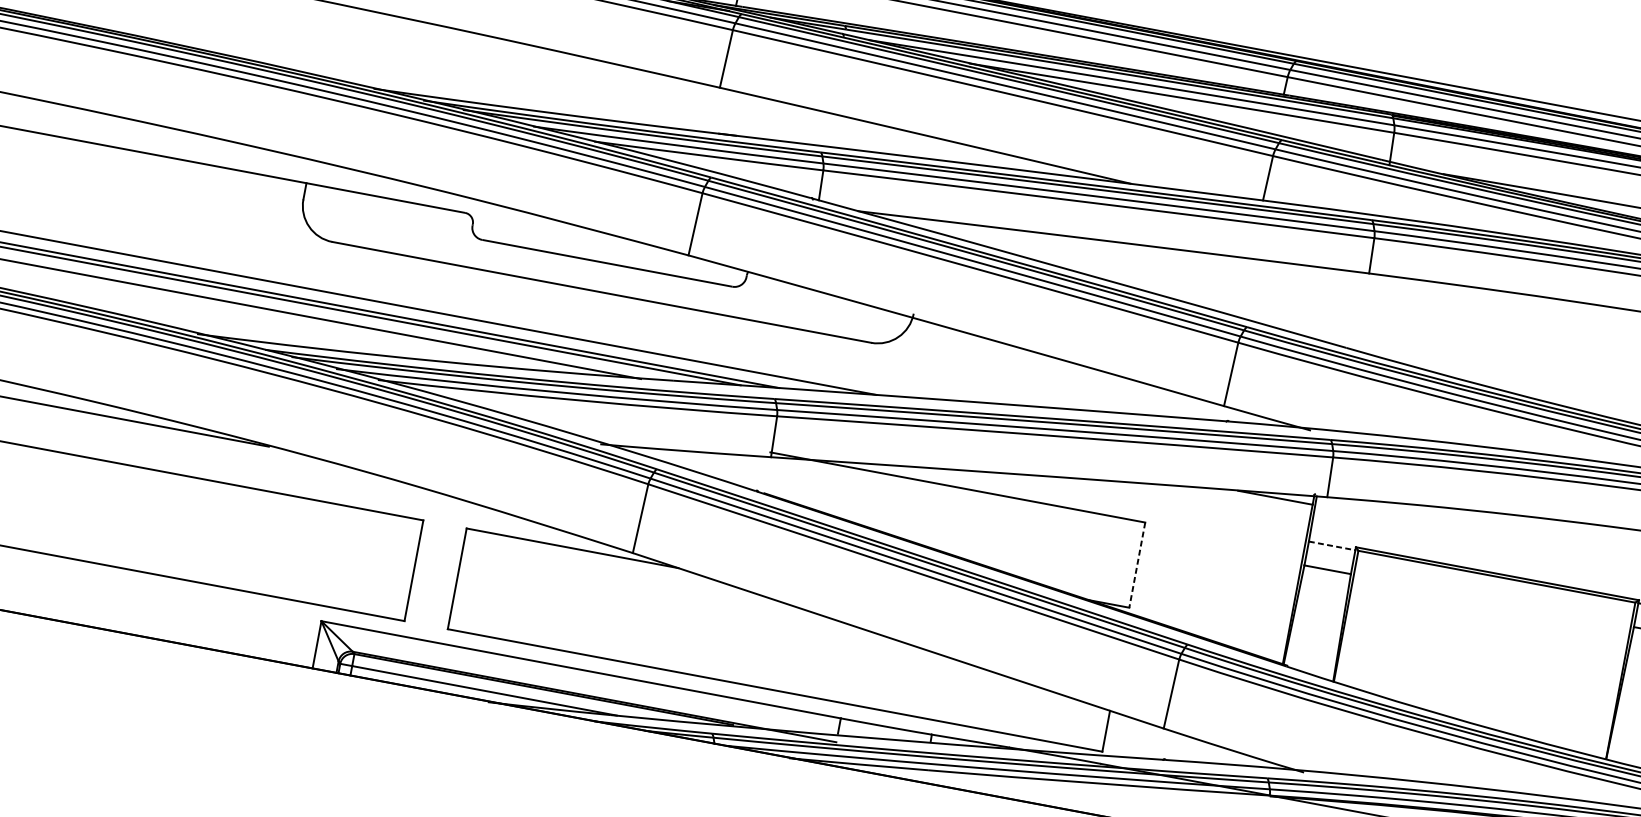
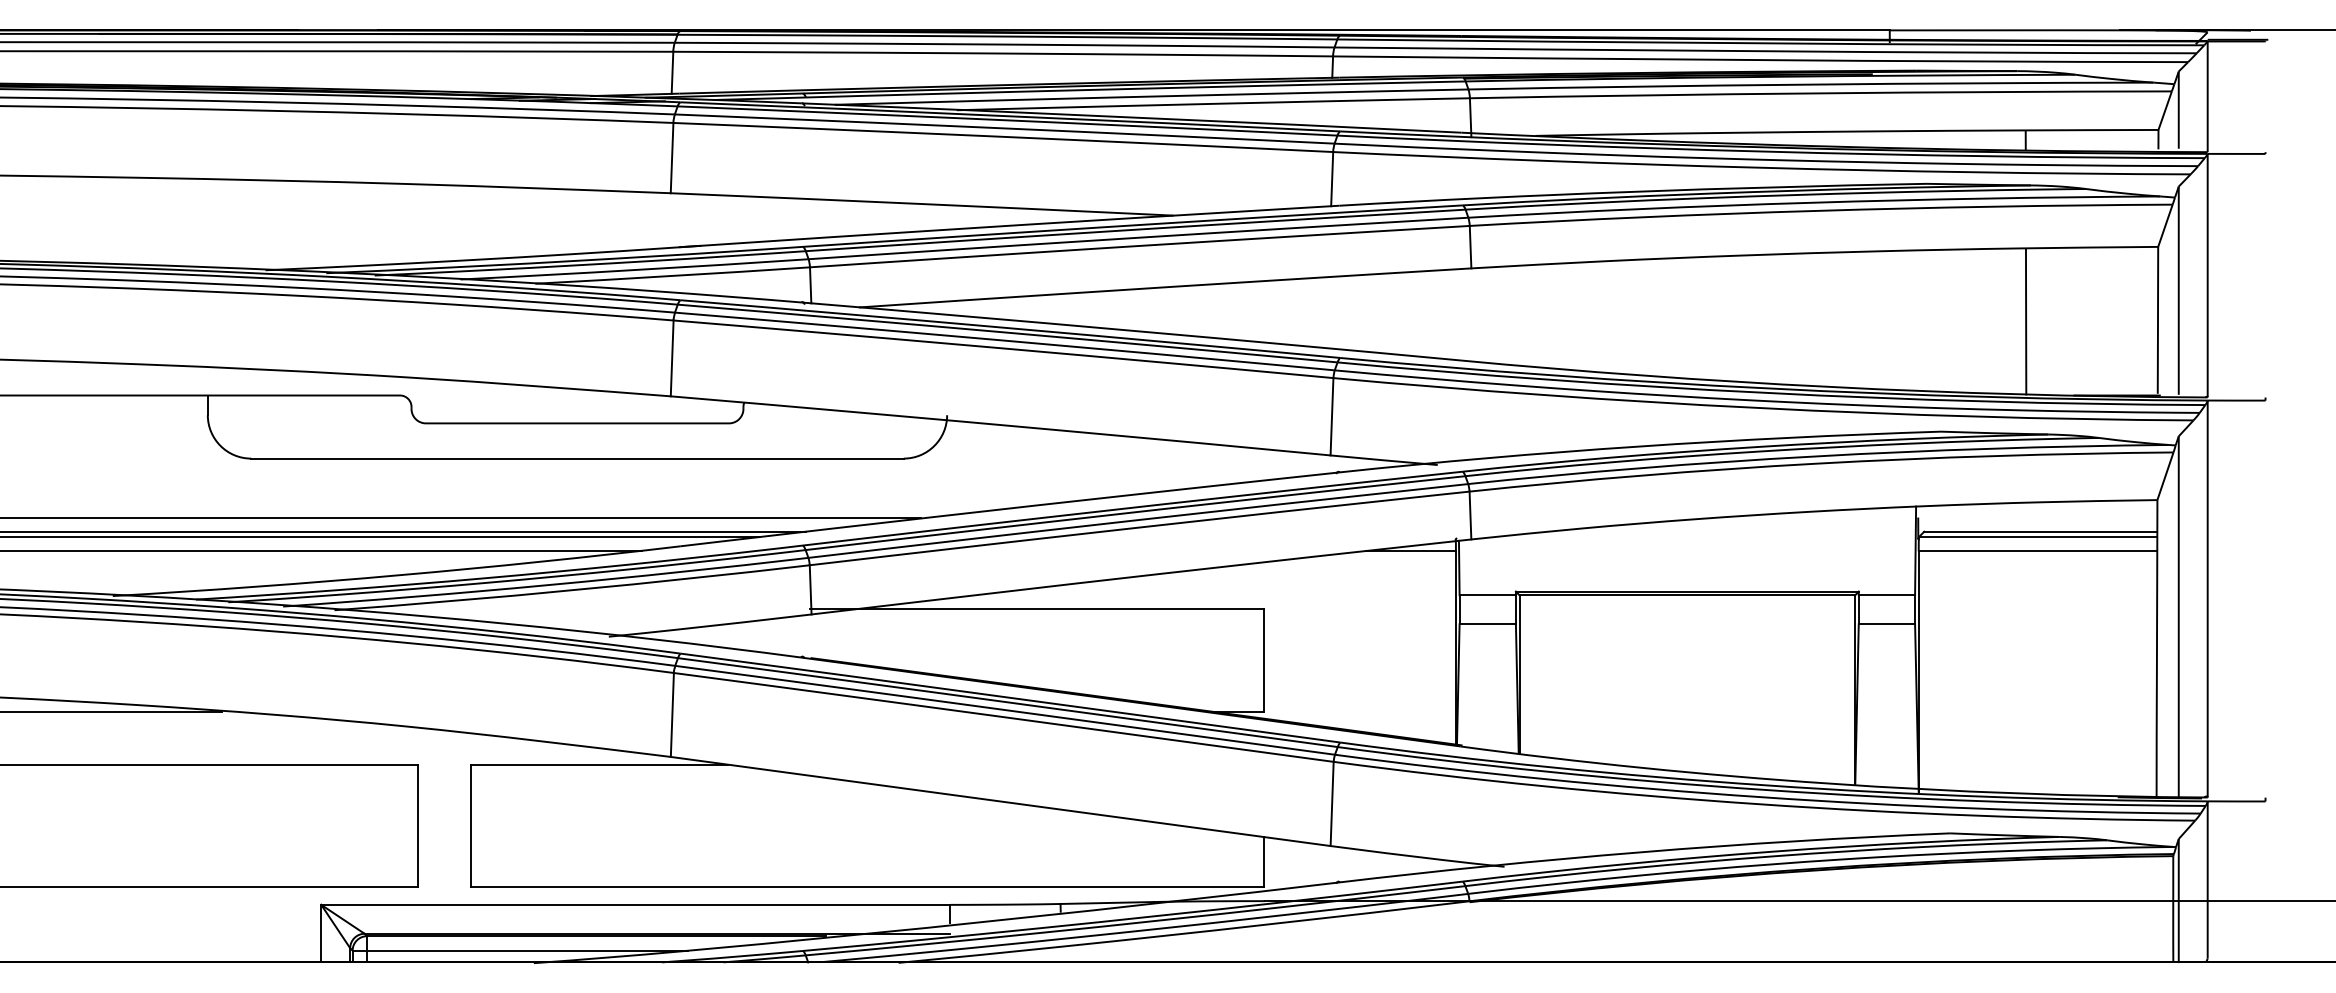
line: (1332, 546) -> (1488, 595), dashed -> solid
line: (1136, 565) -> (1263, 660), dashed -> solid

